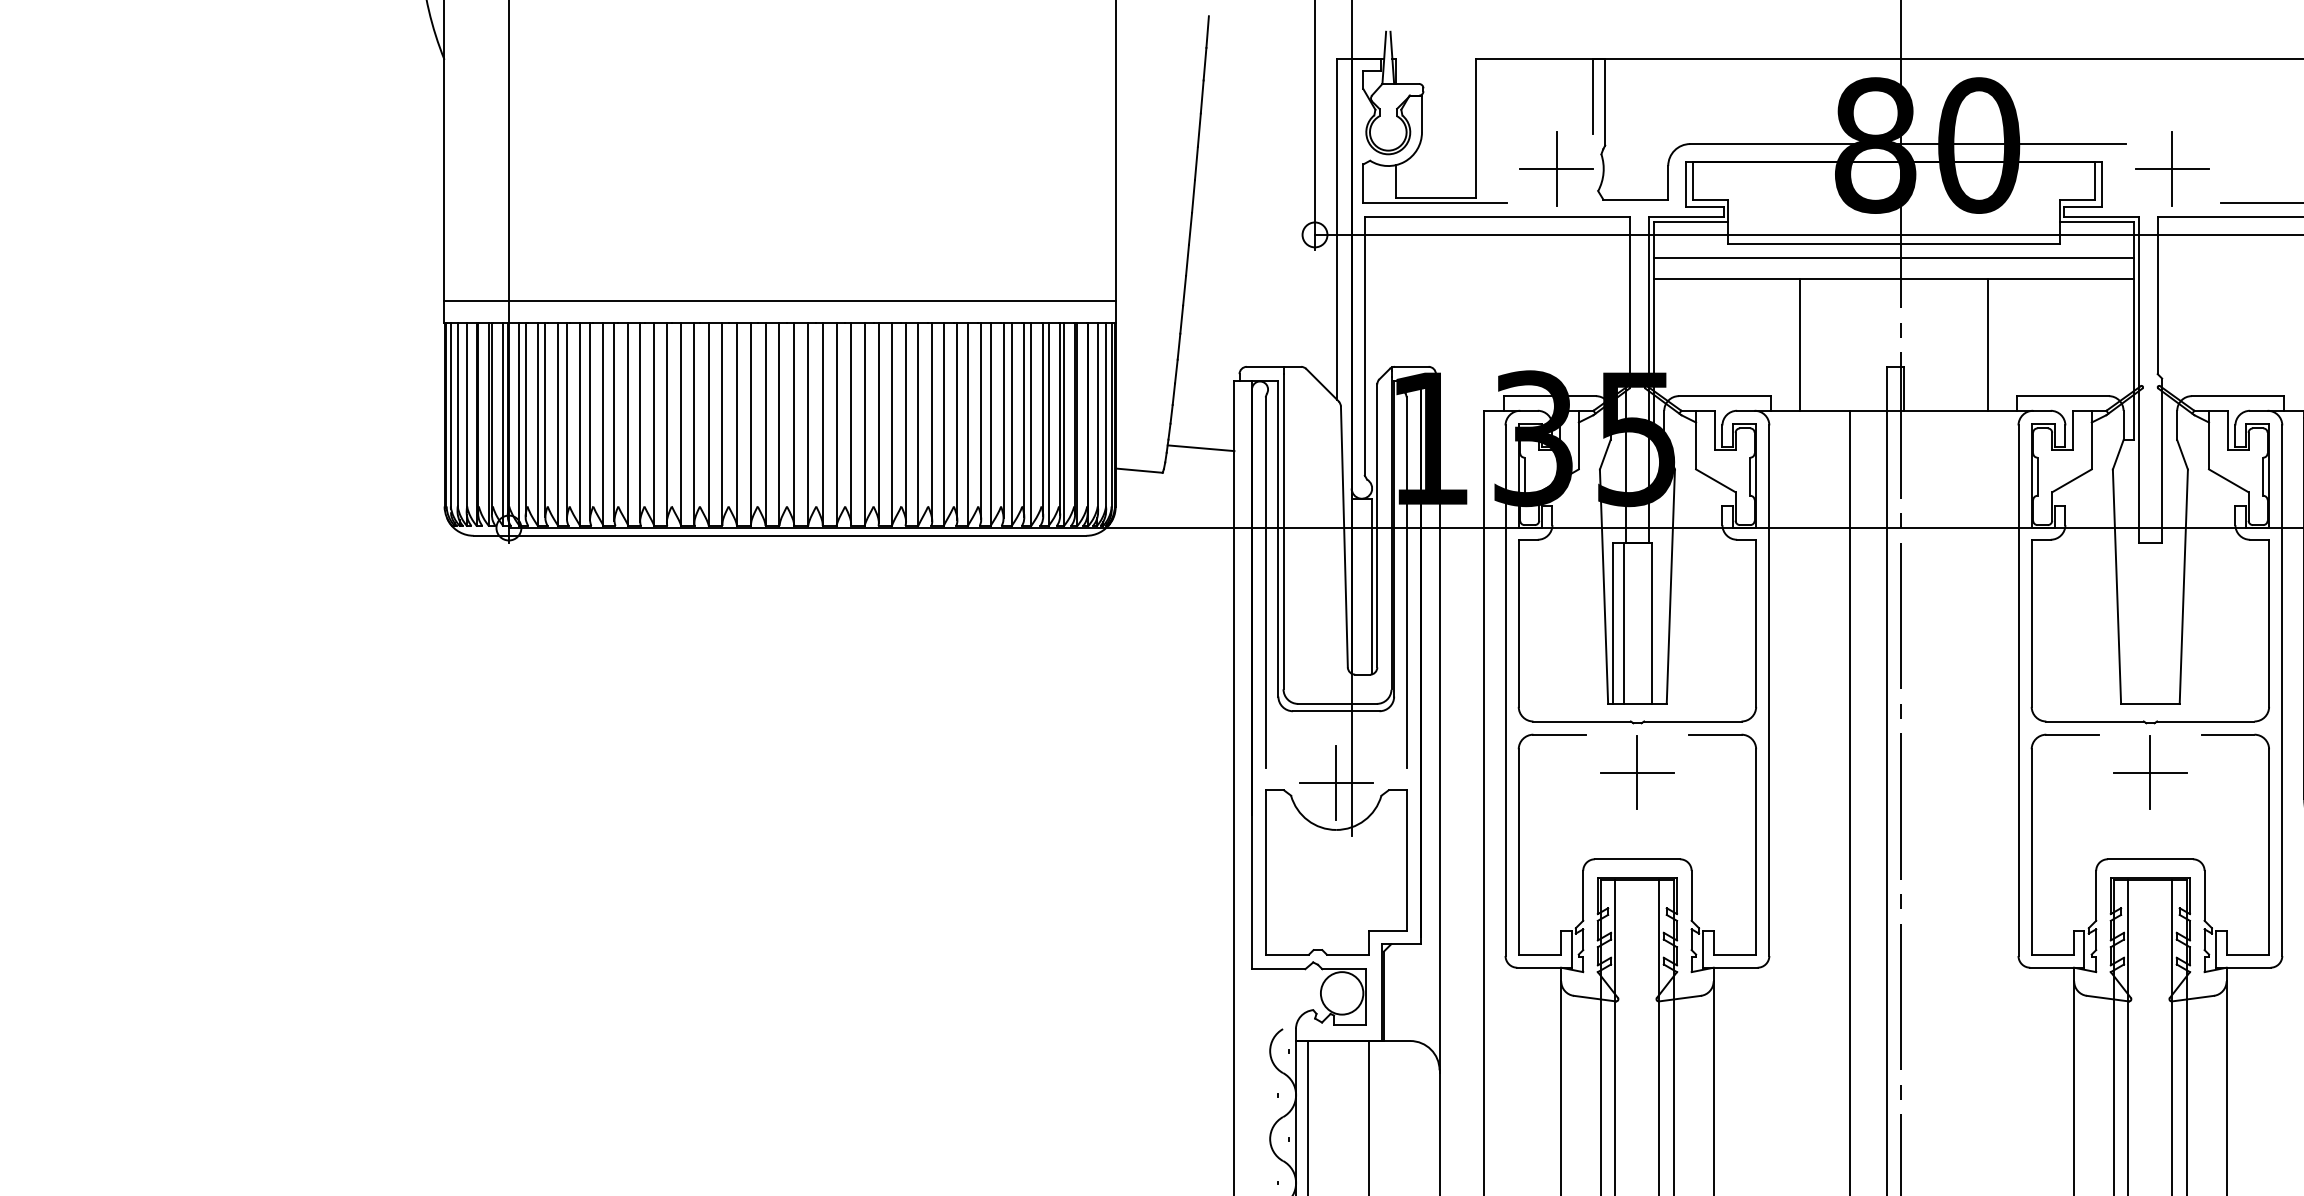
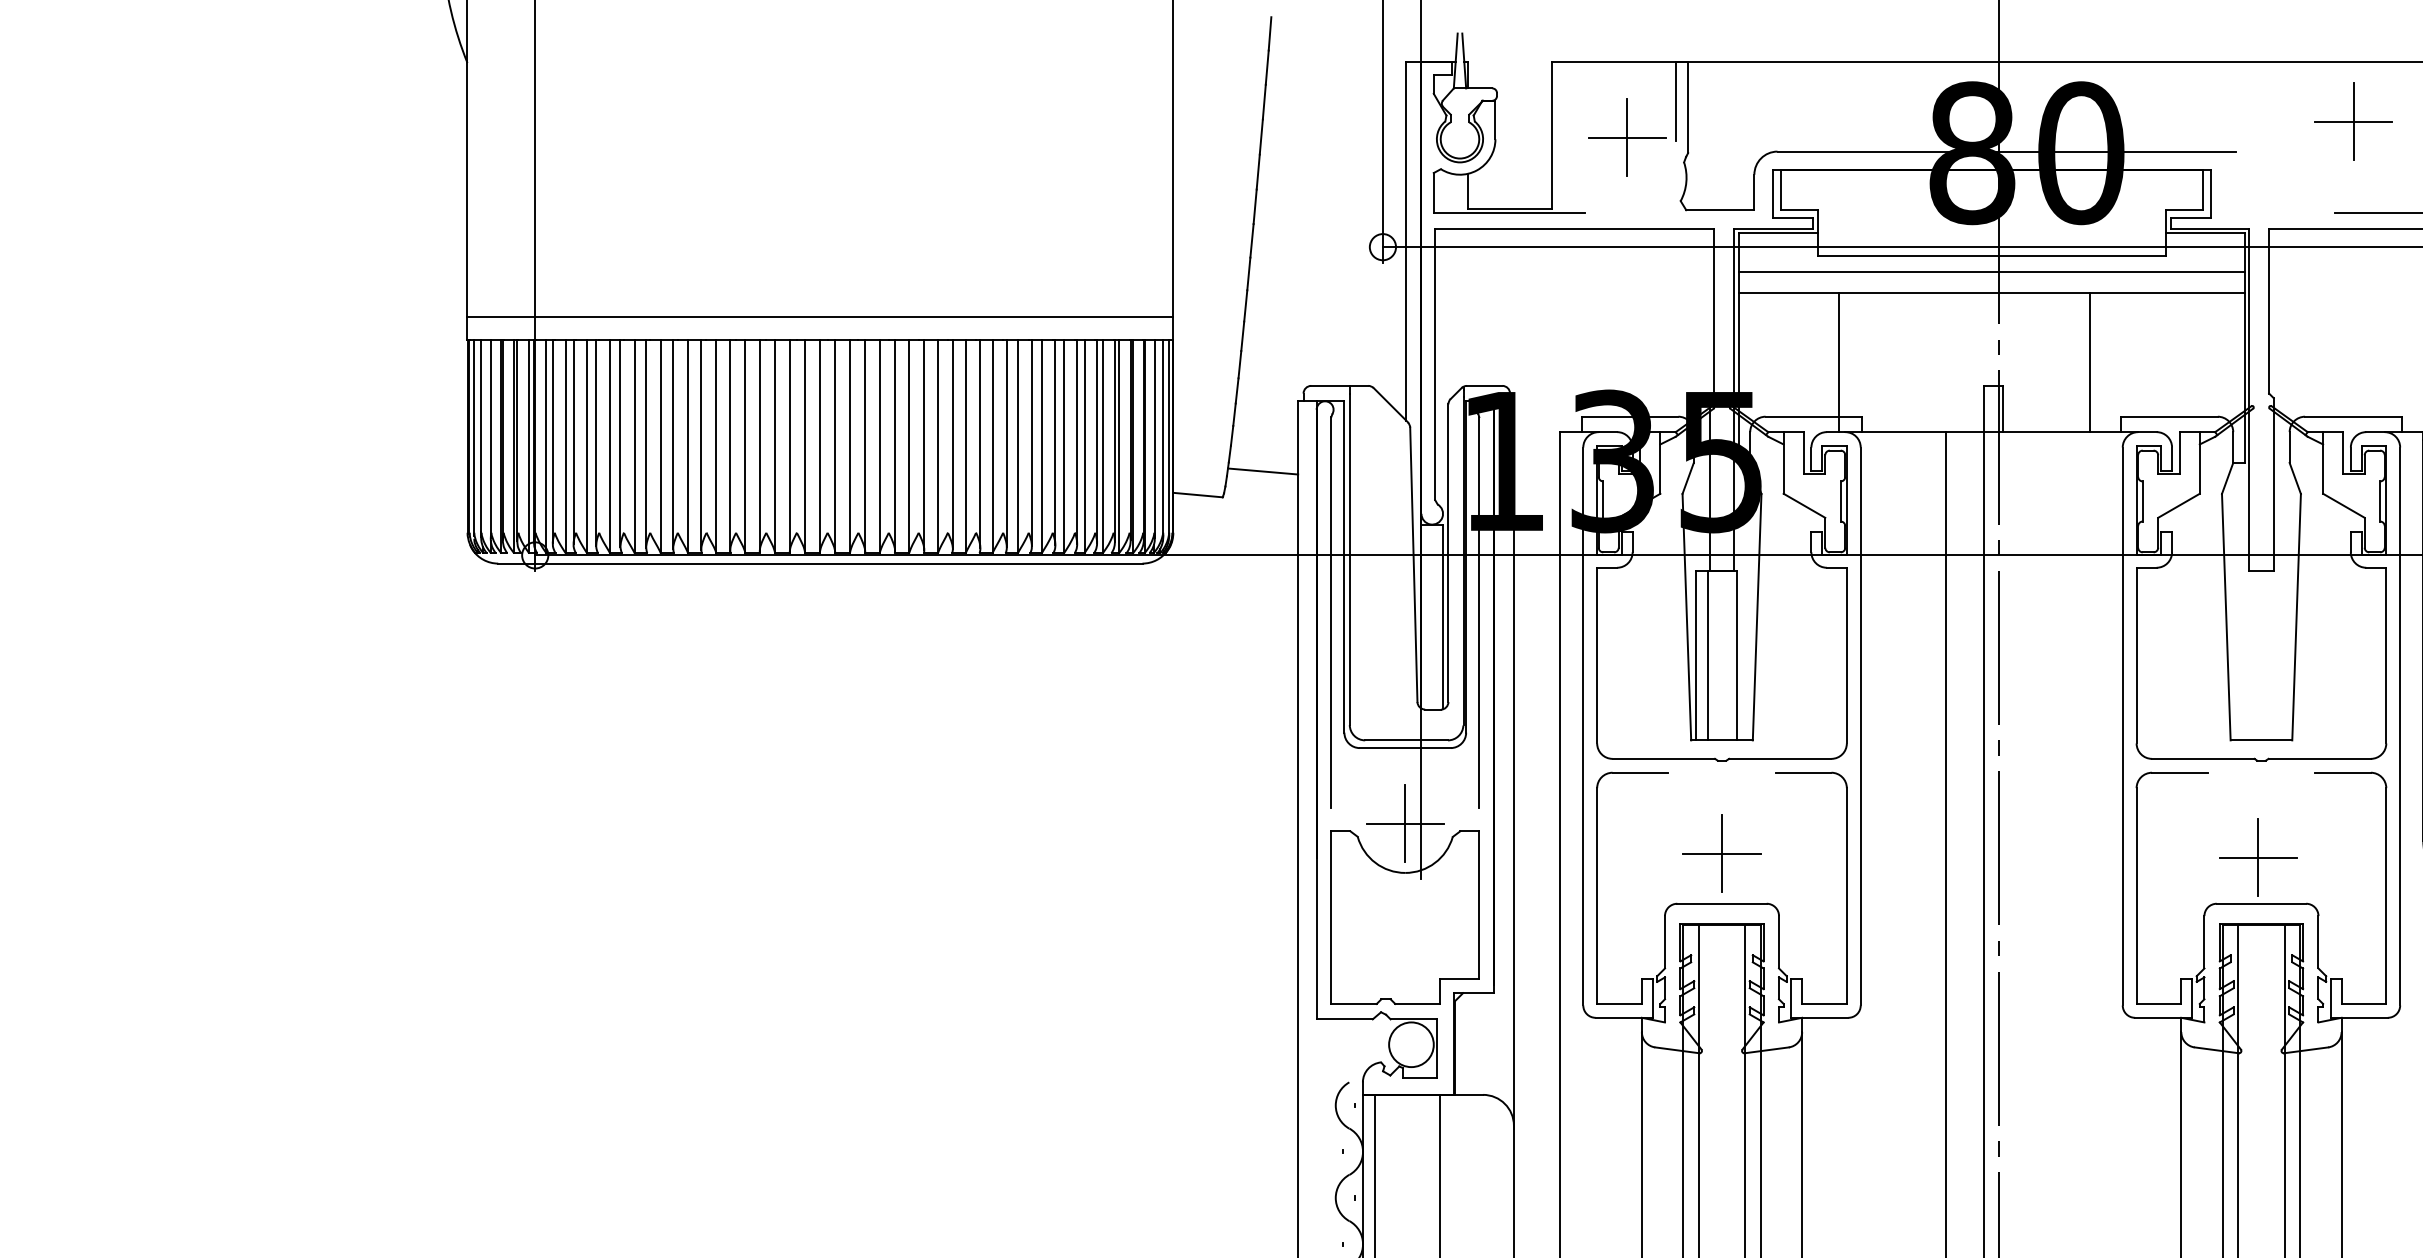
part: (1557, 168) -> (1627, 137), moved
part: (2172, 168) -> (2353, 121), moved
line: (1800, 344) -> (1839, 362), moved
part: (1636, 772) -> (1721, 853), moved
part: (2150, 772) -> (2258, 857), moved

